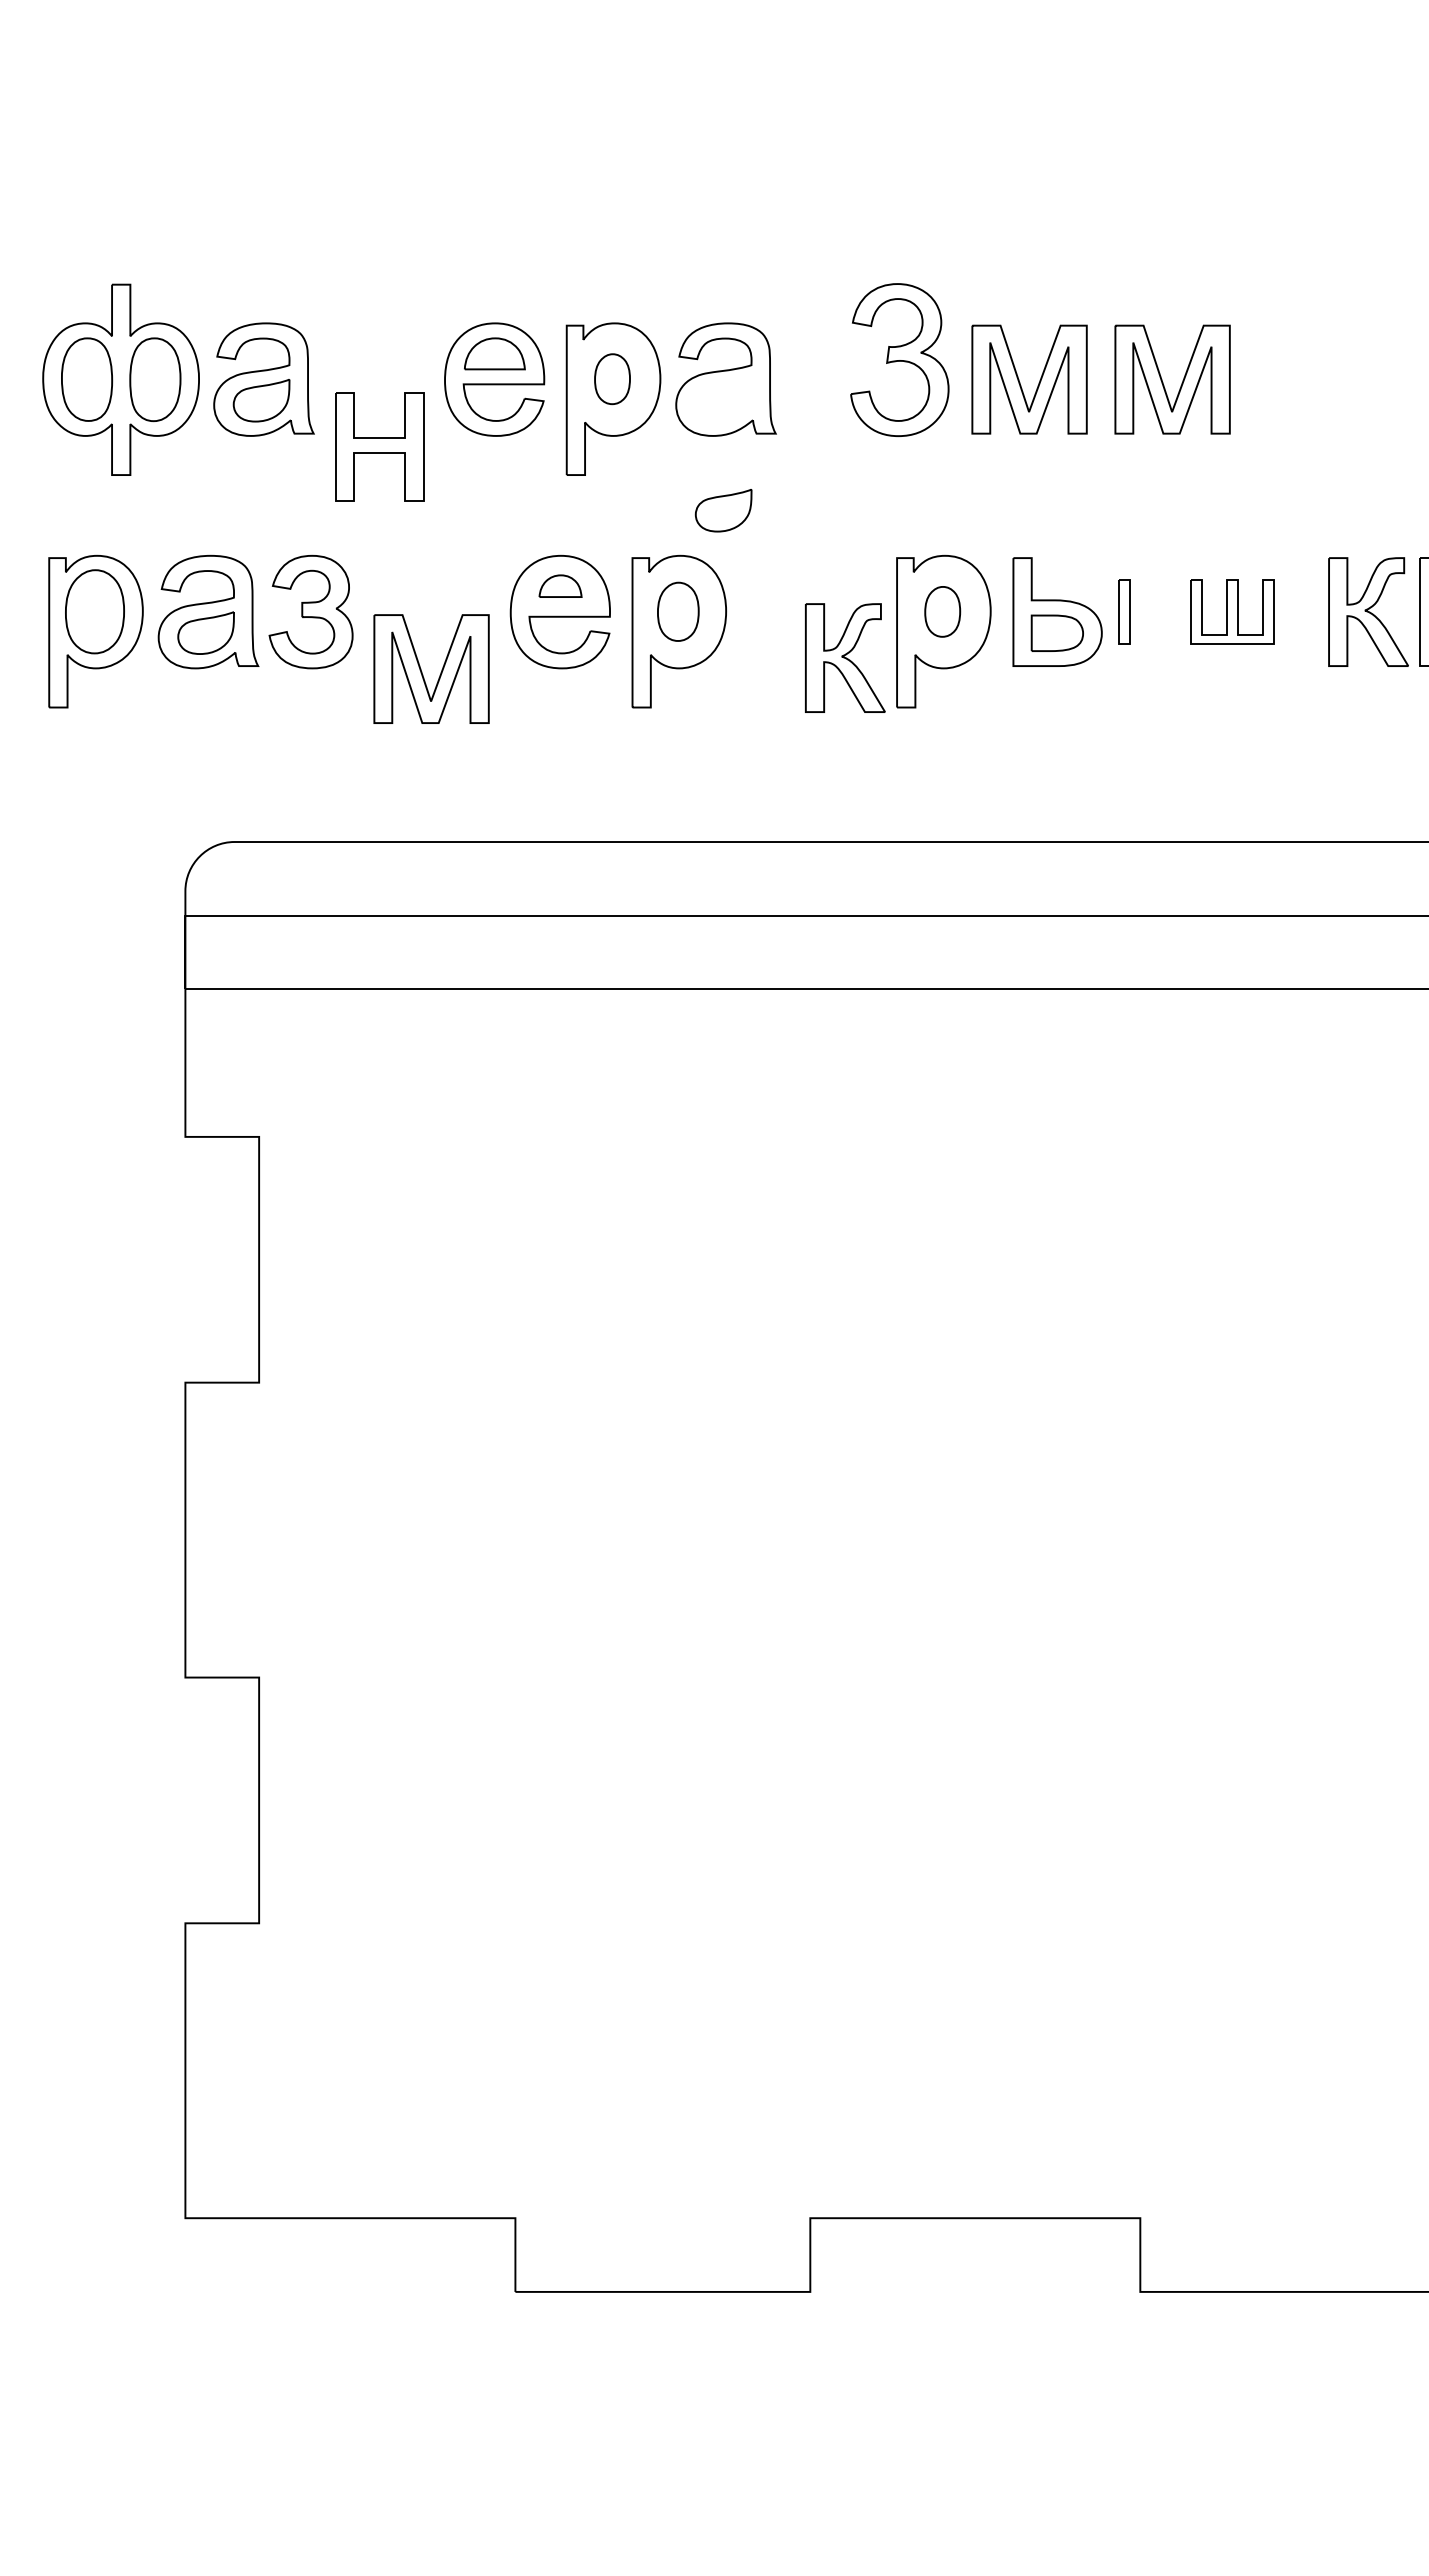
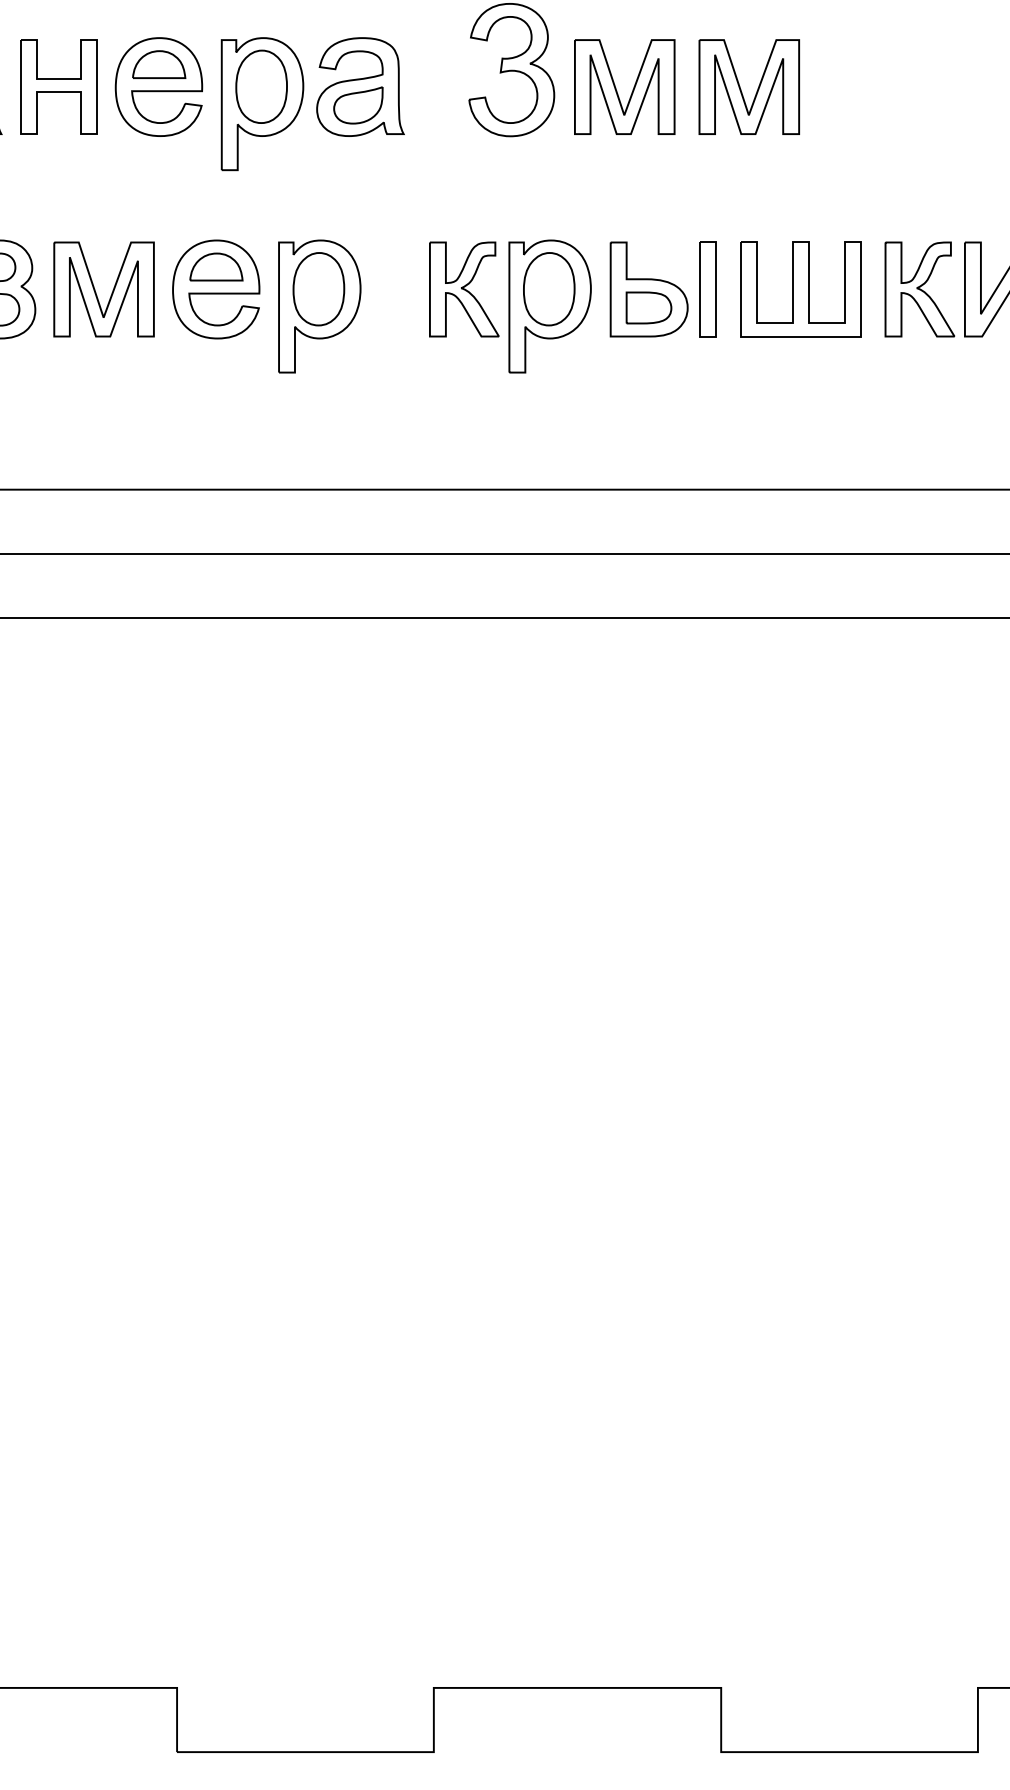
part: (612, 378) -> (261, 86), size x1.67
part: (379, 446) -> (58, 86), moved
part: (723, 510) -> (358, 105), moved
part: (560, 585) -> (216, 266), size x1.43
part: (678, 611) -> (319, 288), size x1.43
part: (942, 611) -> (548, 288), size x1.67
part: (1124, 611) -> (707, 288), size x1.67
part: (1231, 611) -> (800, 288), size x1.67
part: (845, 657) -> (464, 288), moved
part: (422, 671) -> (96, 291), moved

